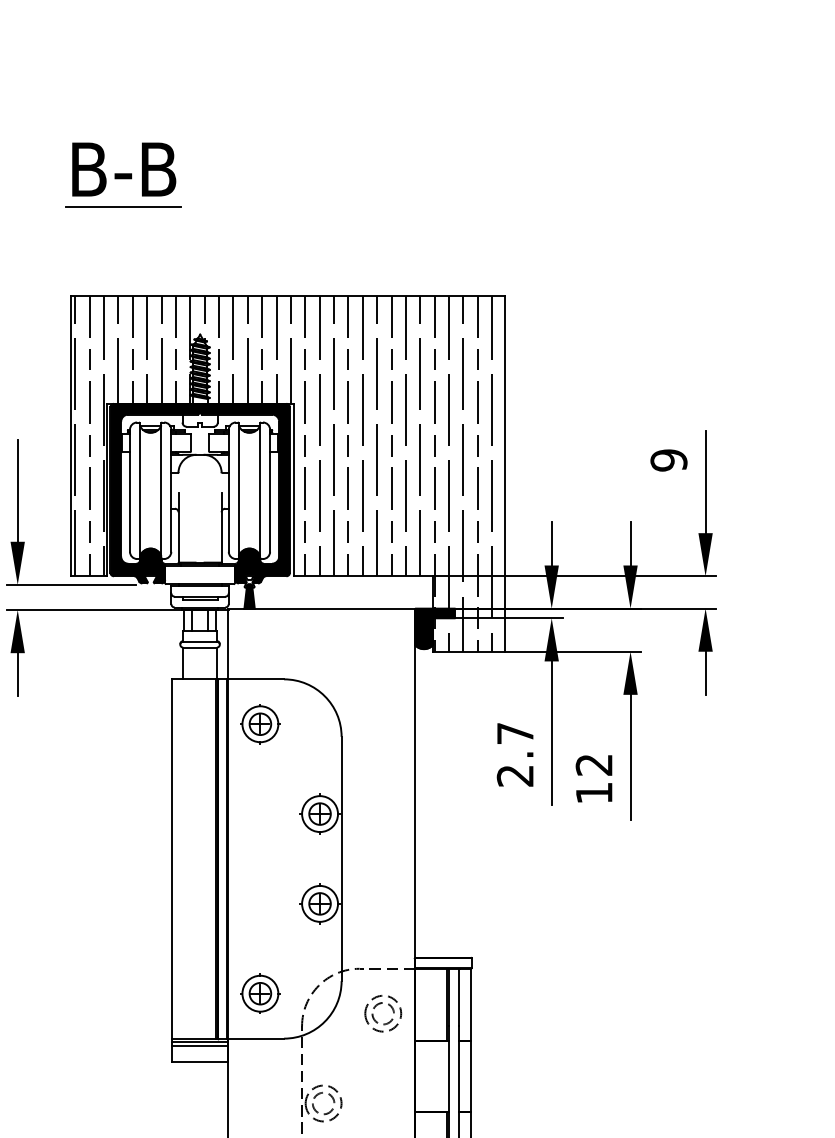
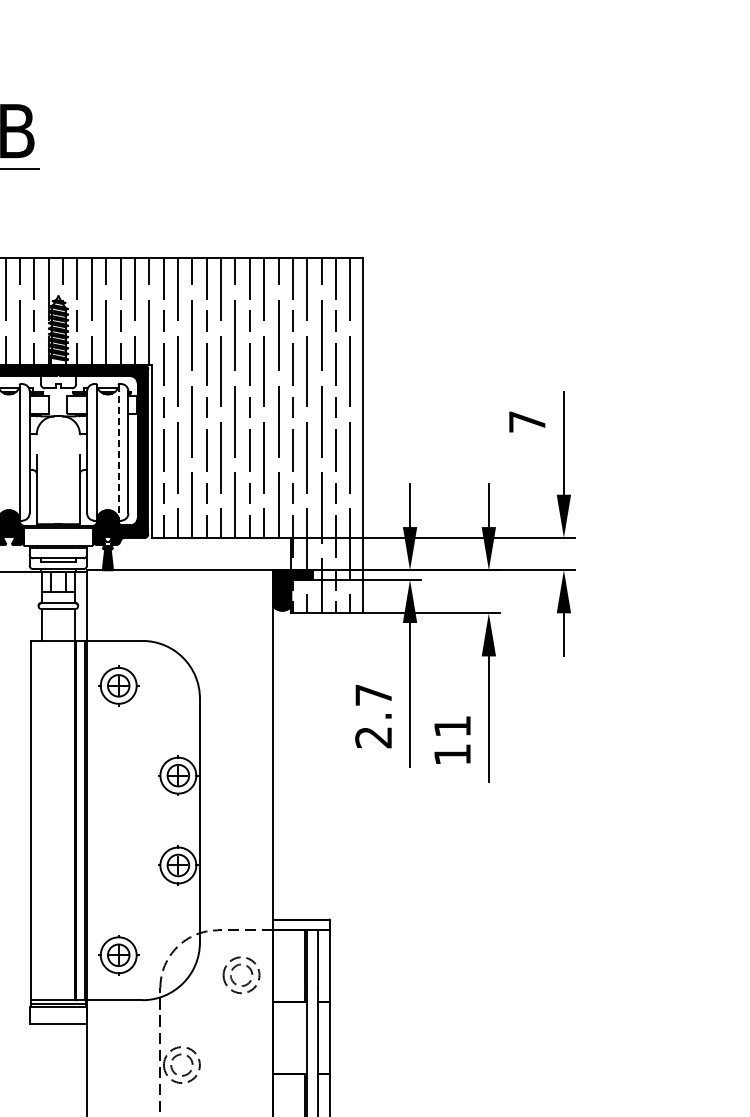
text: (668, 460) -> (526, 422), 9 -> 7
line: (260, 491) -> (118, 453), solid -> dashed
text: (593, 765) -> (451, 727), 12 -> 11

